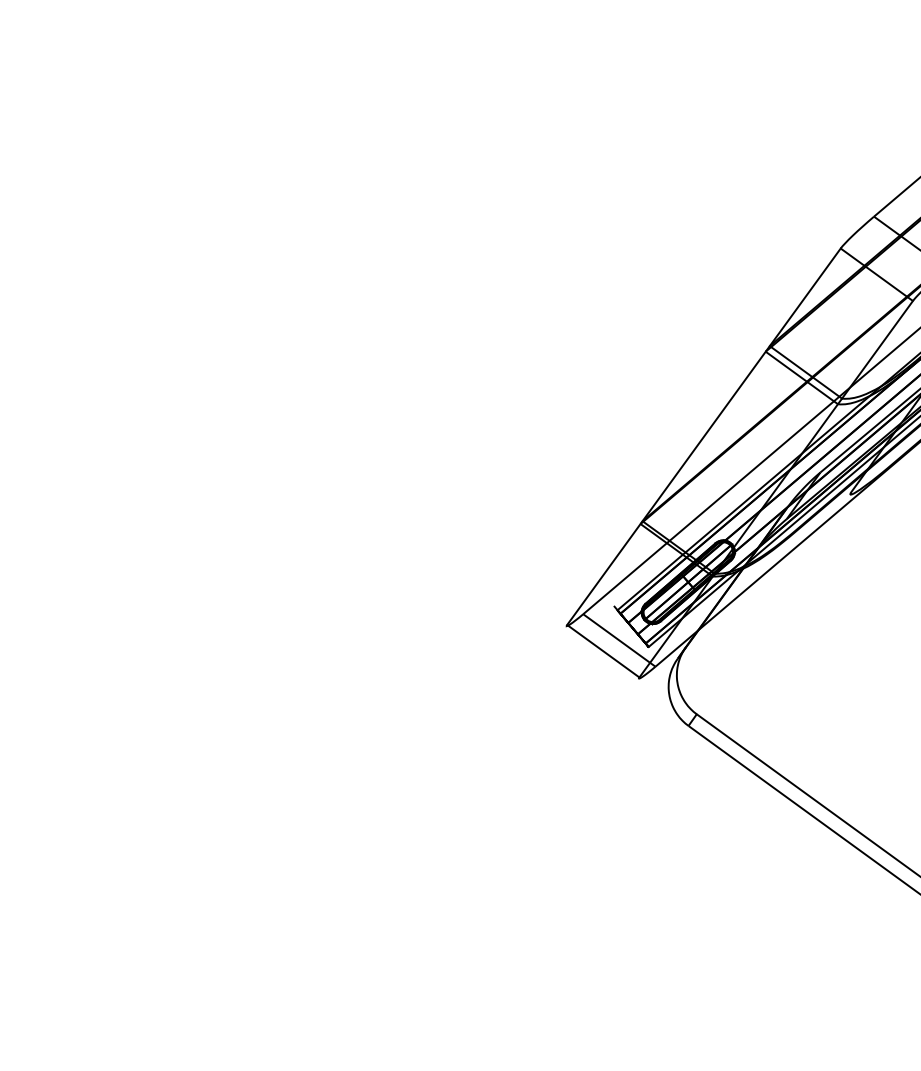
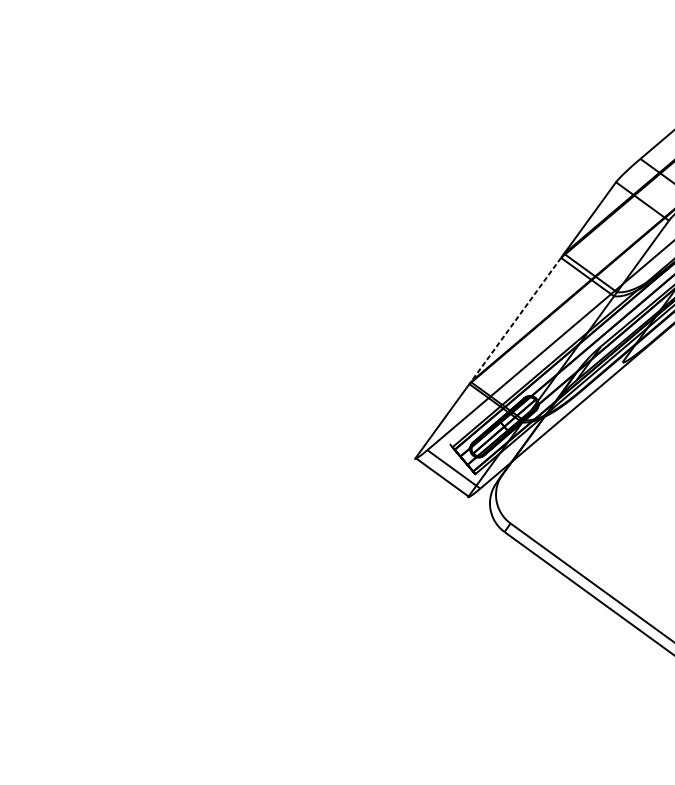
line: (704, 436) -> (516, 319), solid -> dashed

